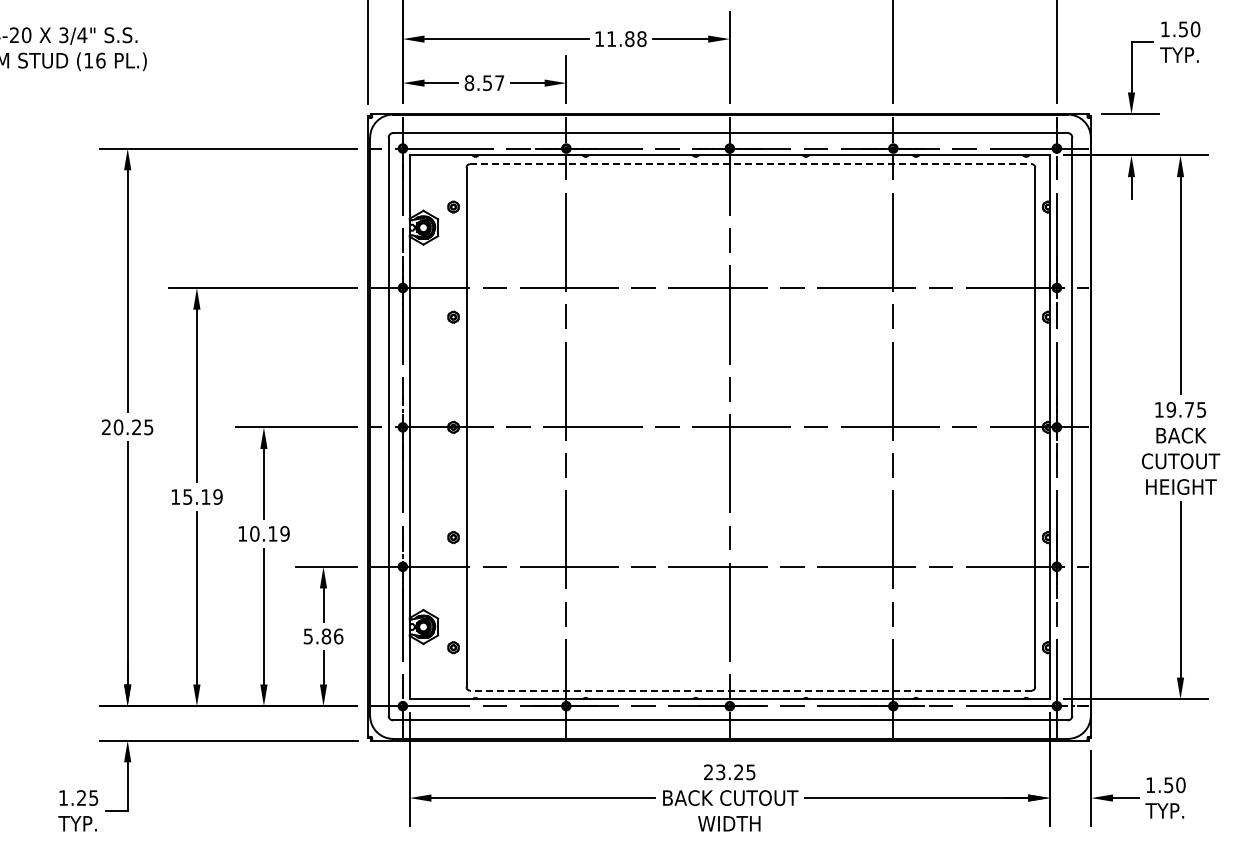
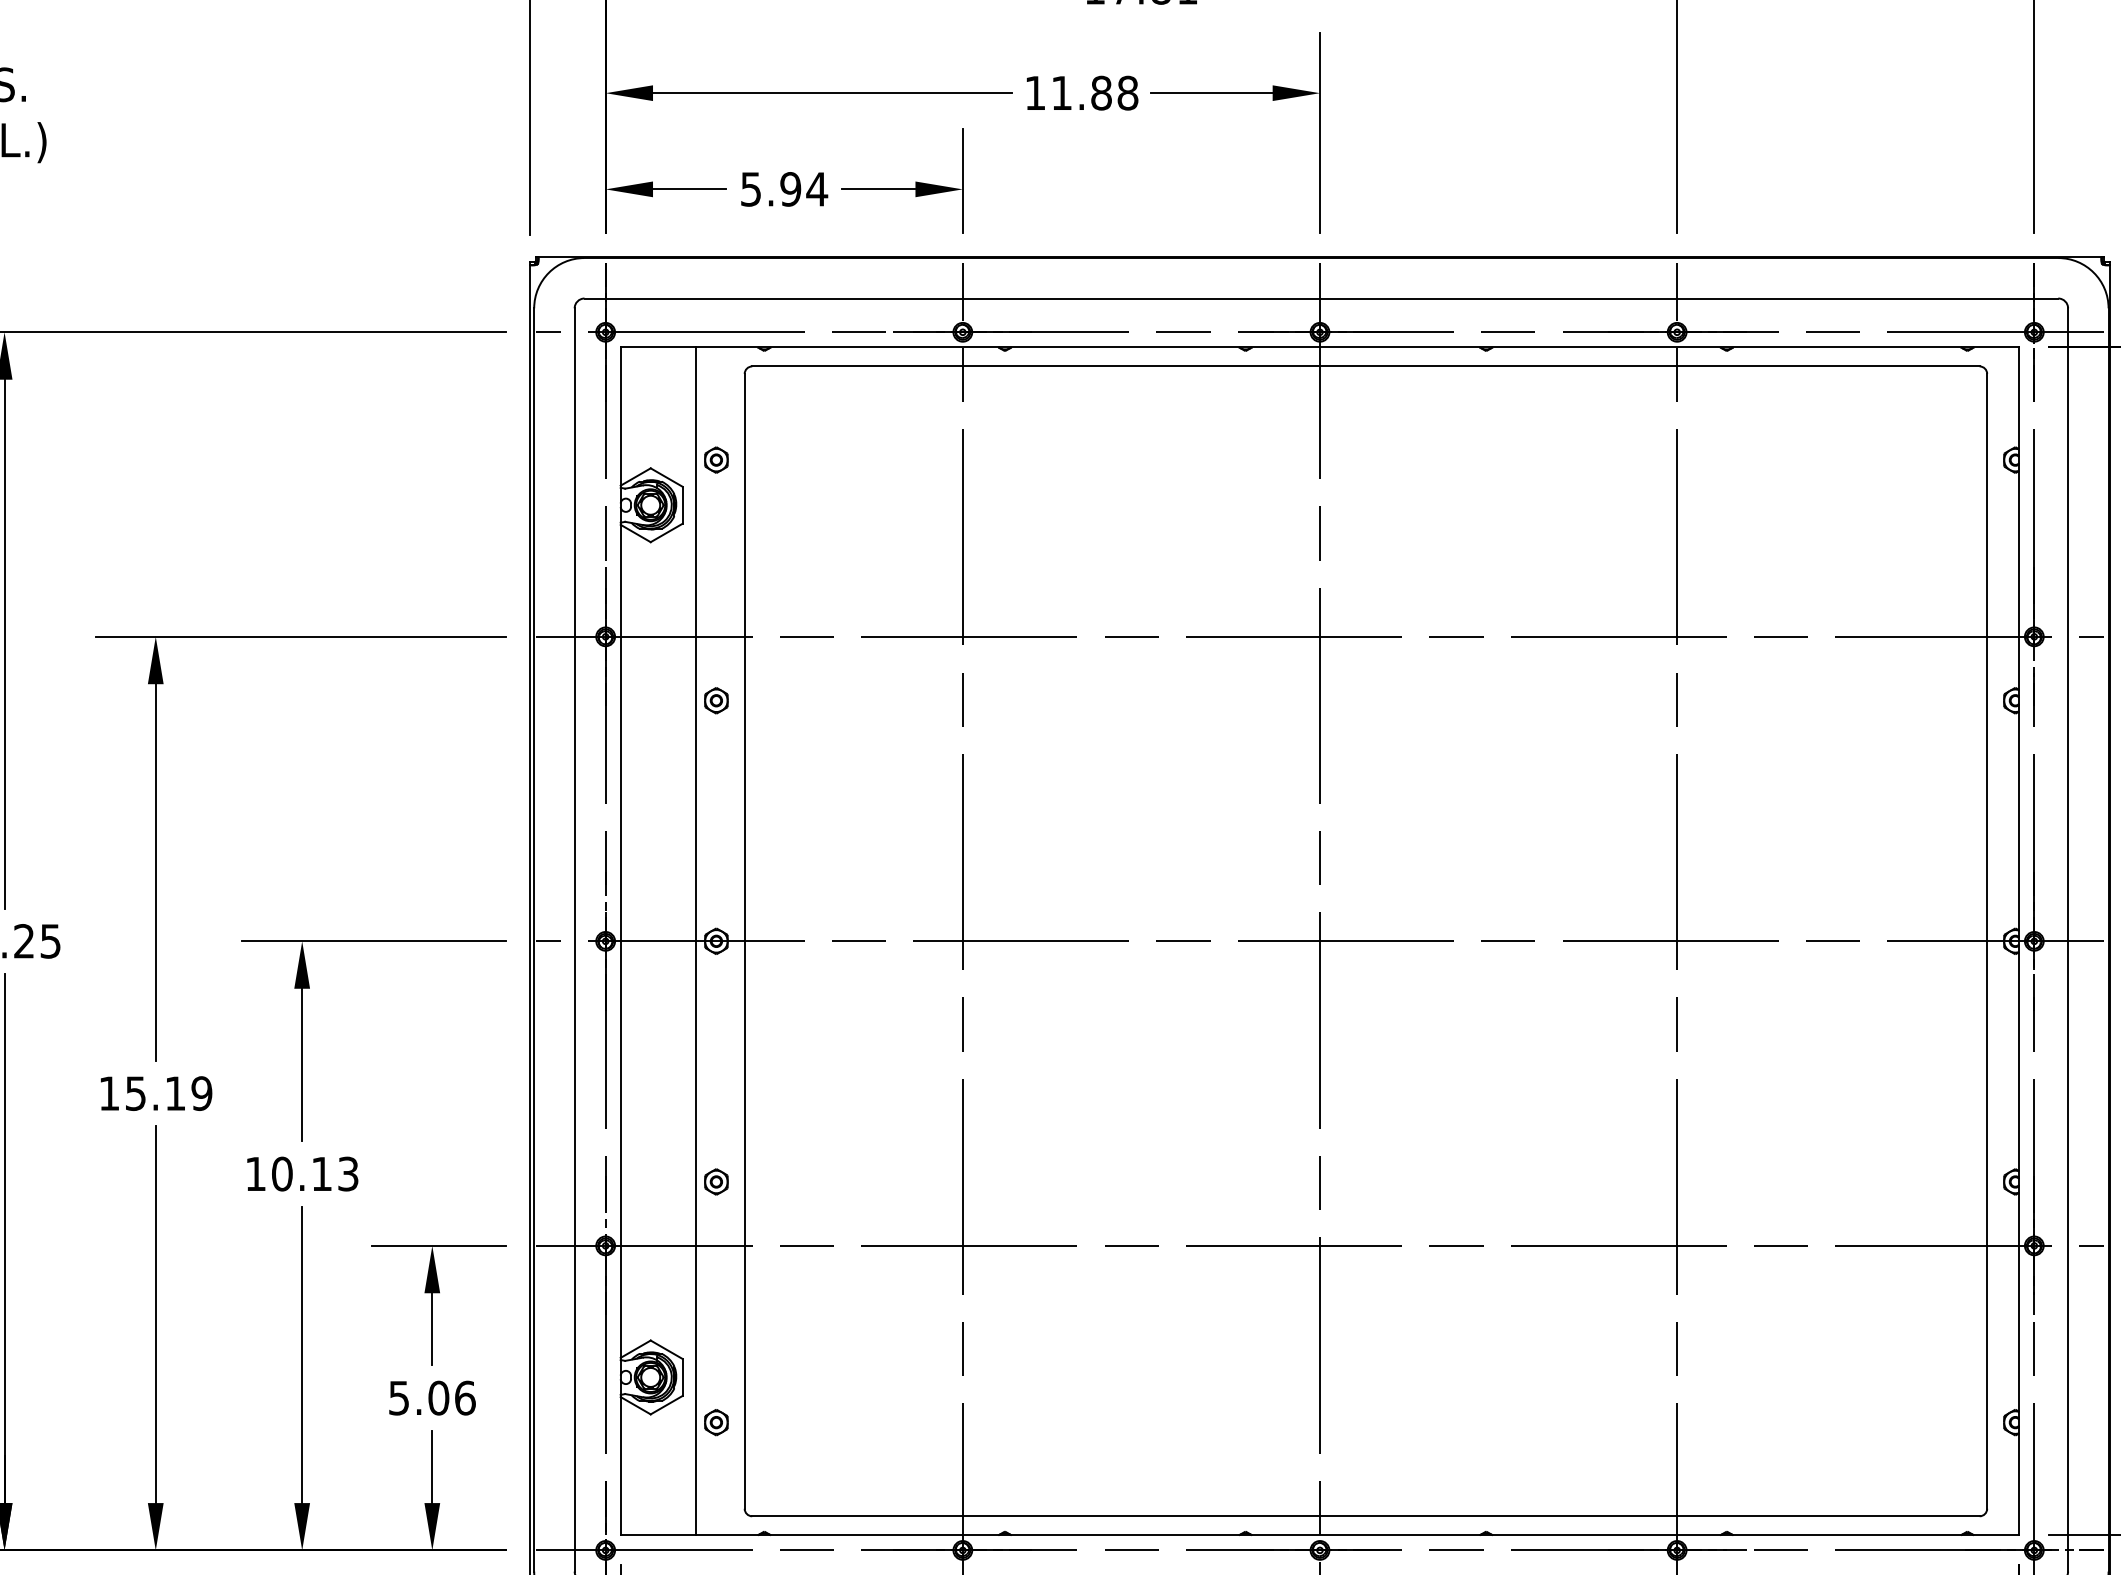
text: (484, 82) -> (784, 187), 8.57 -> 5.94
line: (750, 164) -> (1365, 367), dashed -> solid
line: (444, 427) -> (696, 941), added
text: (284, 533) -> (347, 1173), 10.19 -> 10.13
text: (326, 636) -> (438, 1398), 5.86 -> 5.06
line: (750, 690) -> (1365, 1516), dashed -> solid

